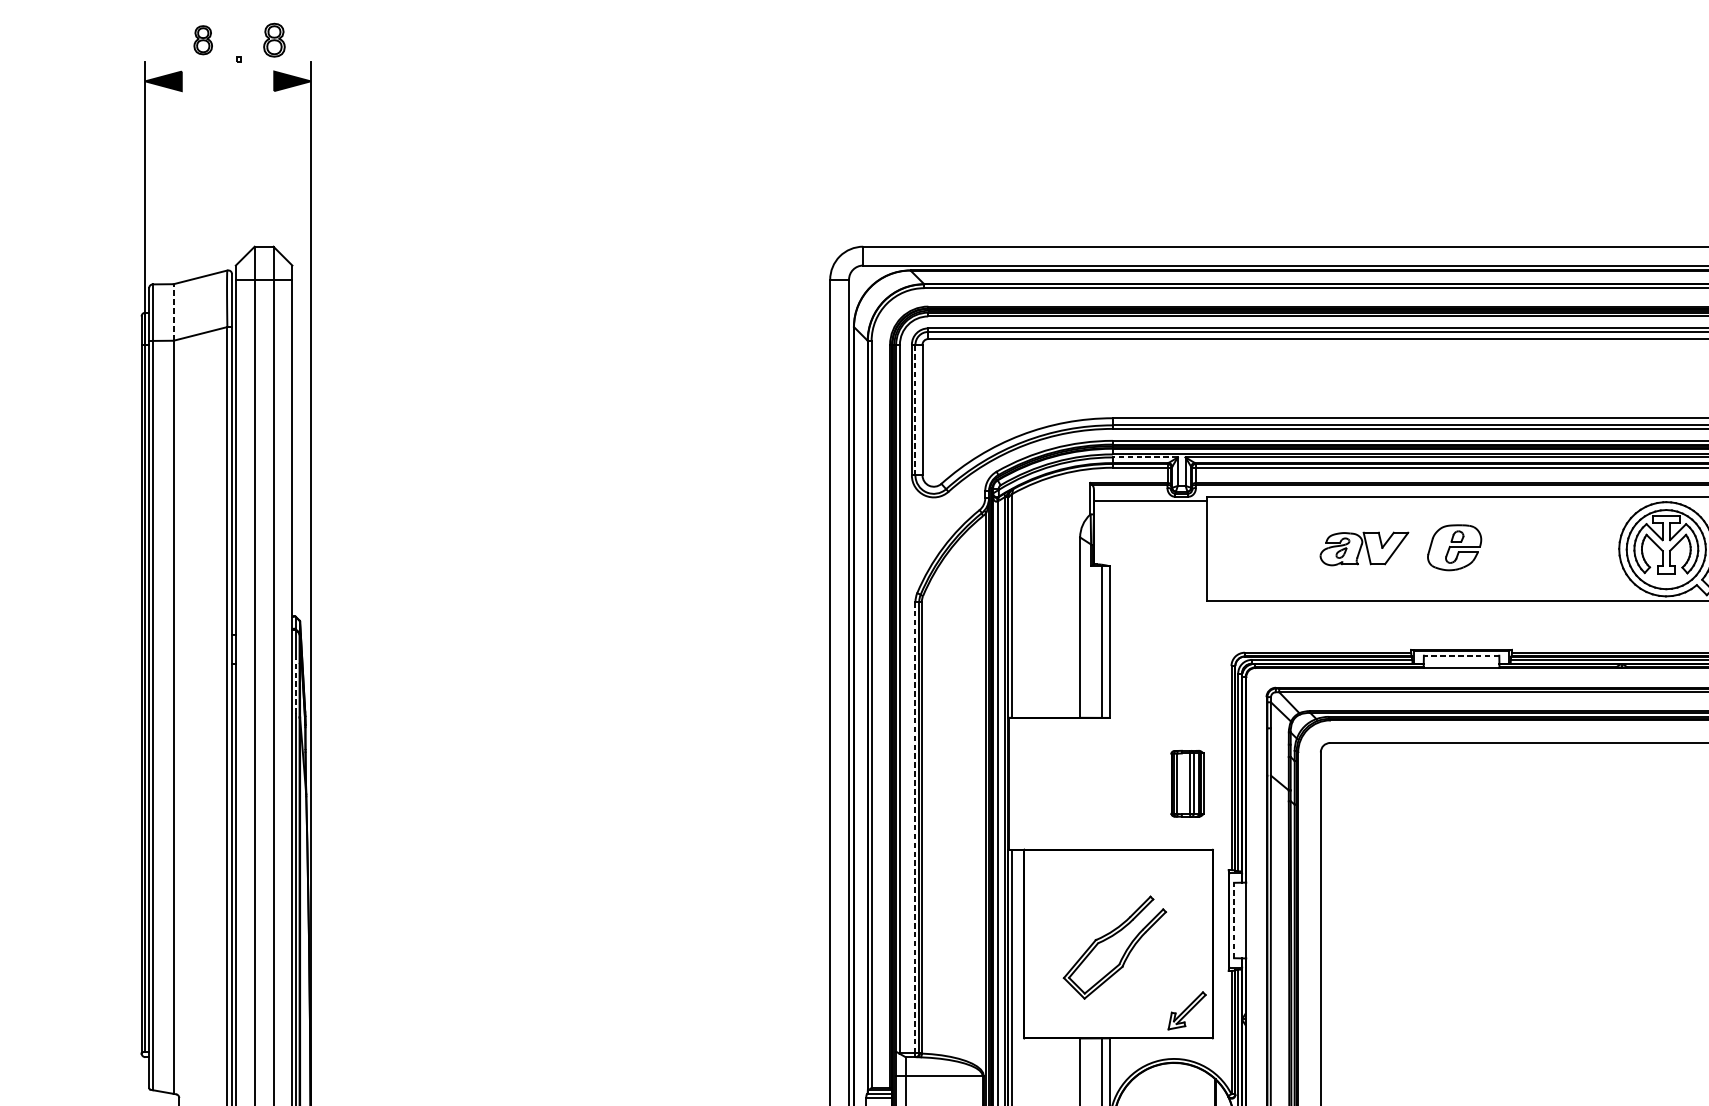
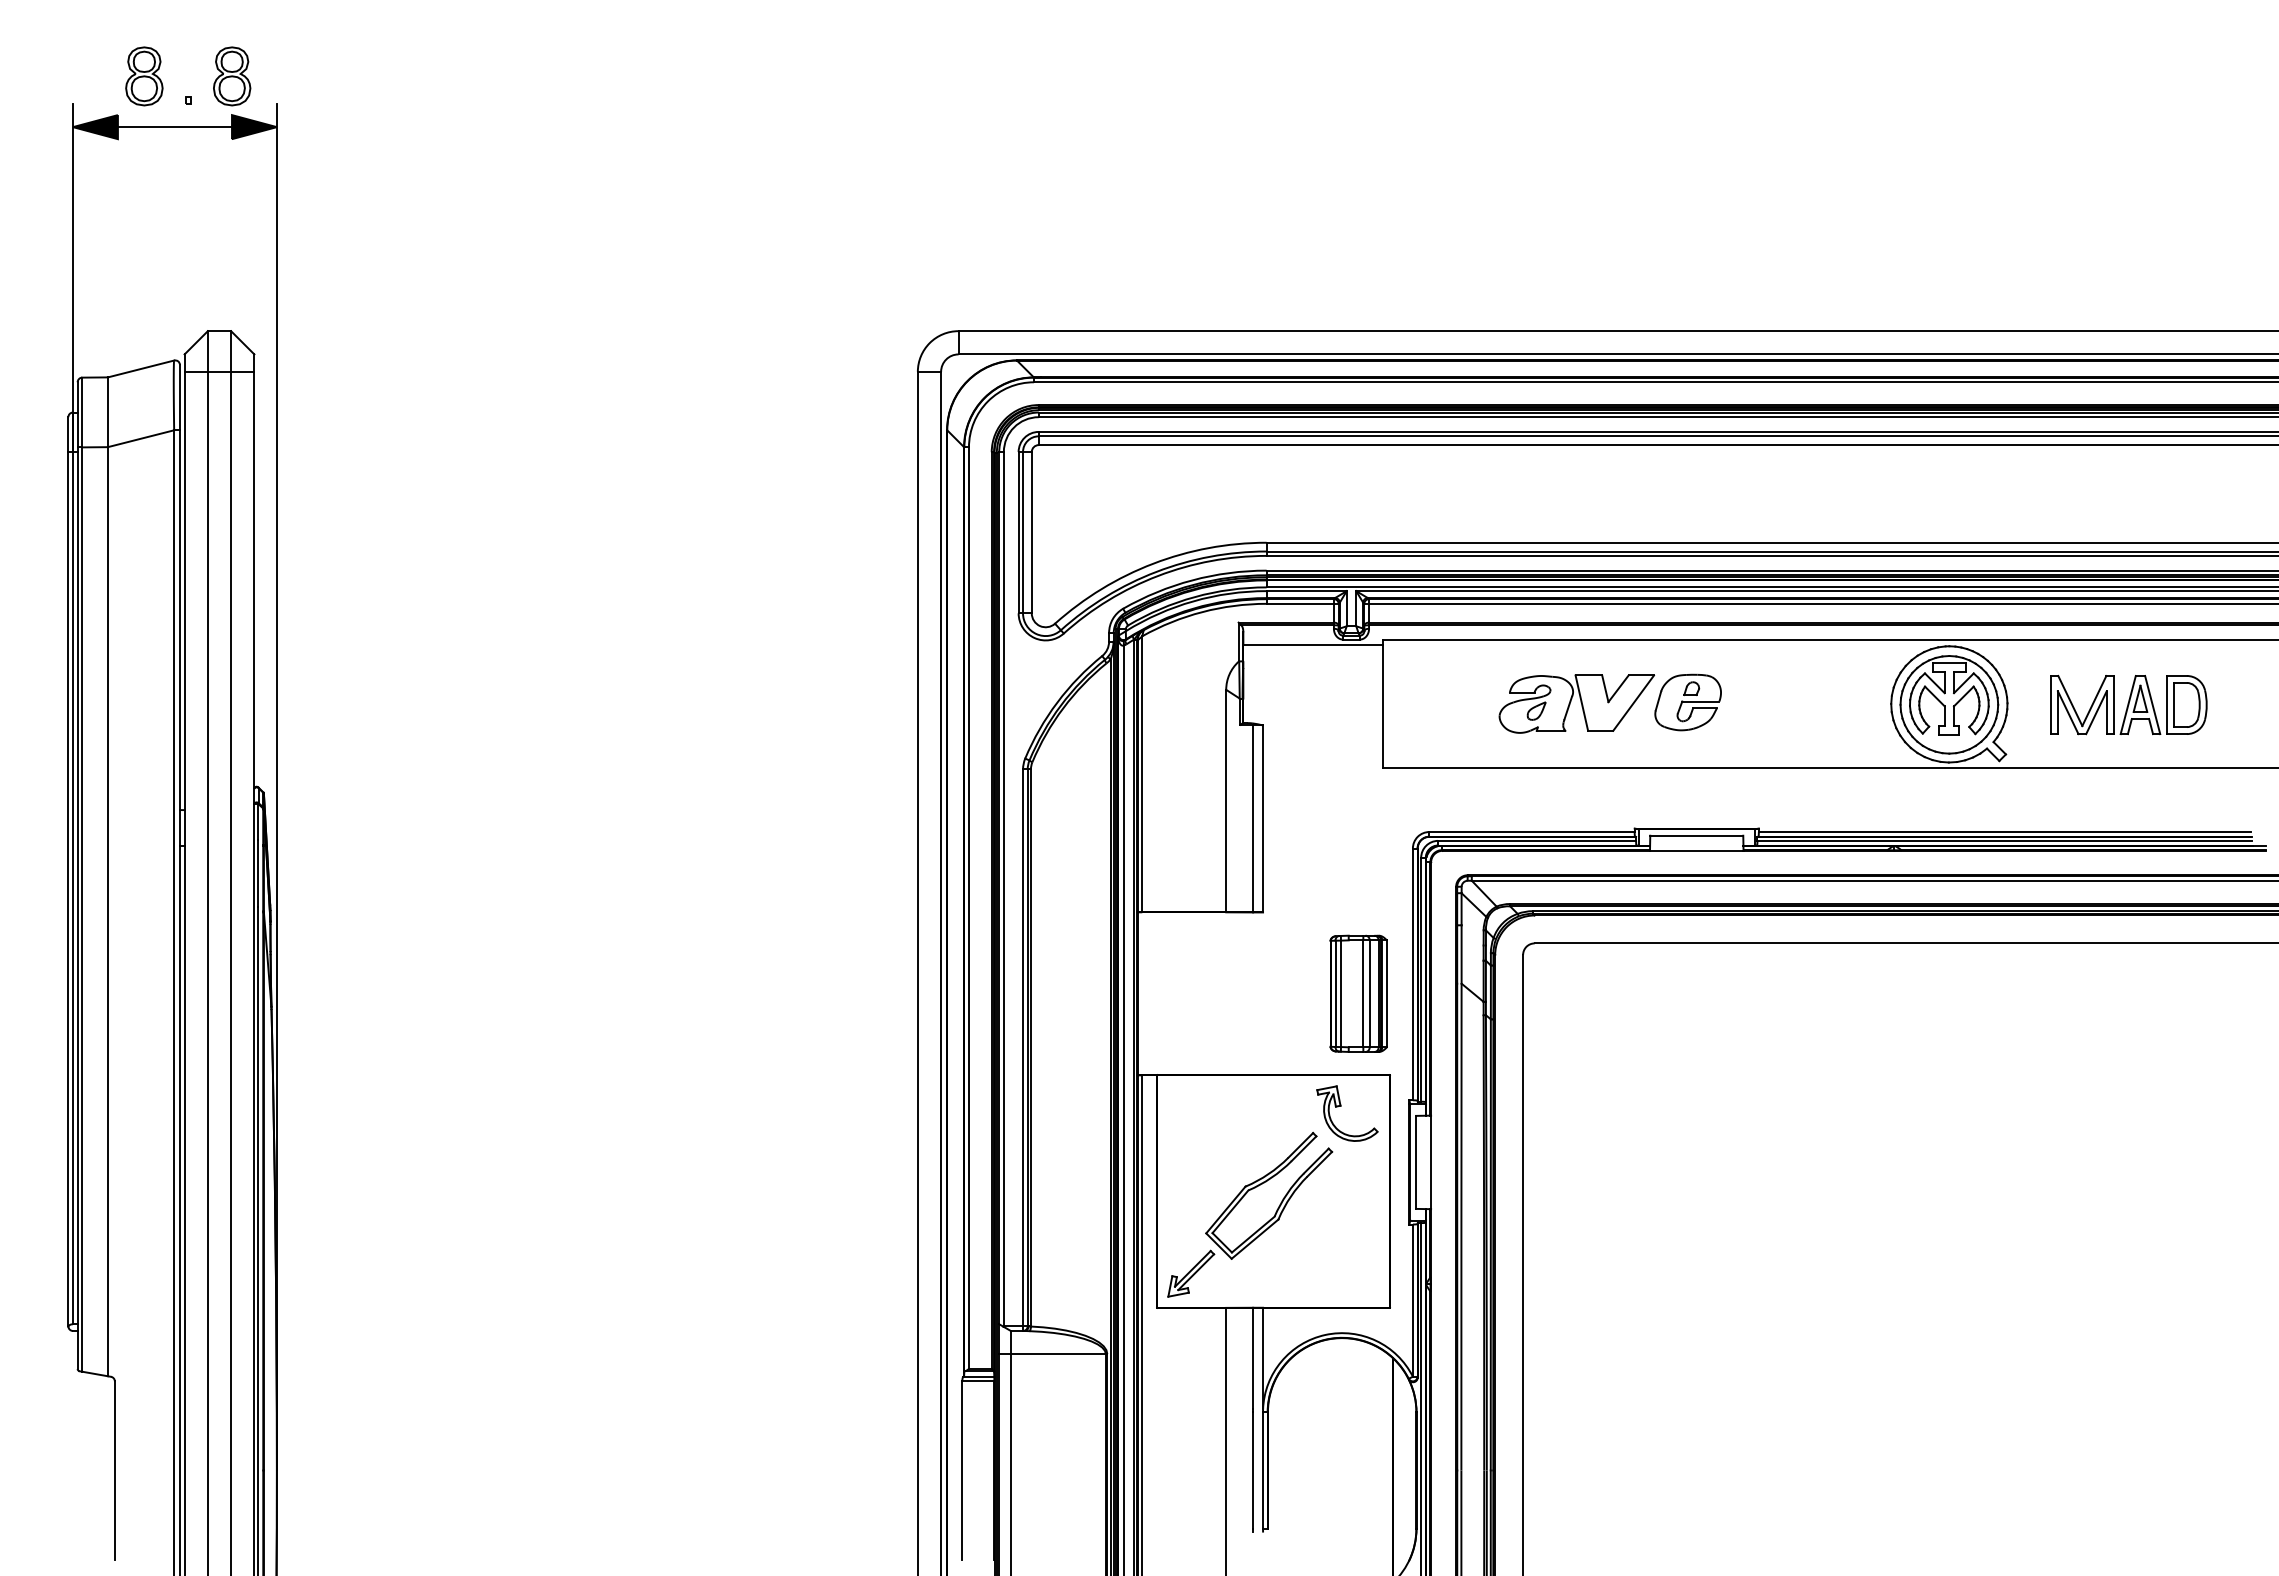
part: (203, 40) -> (144, 76), size x1.67
part: (274, 40) -> (232, 76), size x1.43
line: (227, 81) -> (174, 127), added
line: (173, 312) -> (107, 412), dashed -> solid
line: (915, 409) -> (1023, 532), dashed -> solid
line: (1145, 457) -> (1306, 591), dashed -> solid
part: (1364, 548) -> (1576, 703), size x1.43
line: (1461, 655) -> (1696, 835), dashed -> solid
line: (295, 686) -> (258, 873), dashed -> solid
part: (1187, 783) -> (1358, 993), size x1.43
line: (915, 827) -> (1023, 1047), dashed -> solid
part: (1173, 875) -> (1341, 1106), added
line: (1234, 920) -> (1416, 1162), dashed -> solid
part: (1187, 1010) -> (1191, 1273), moved

